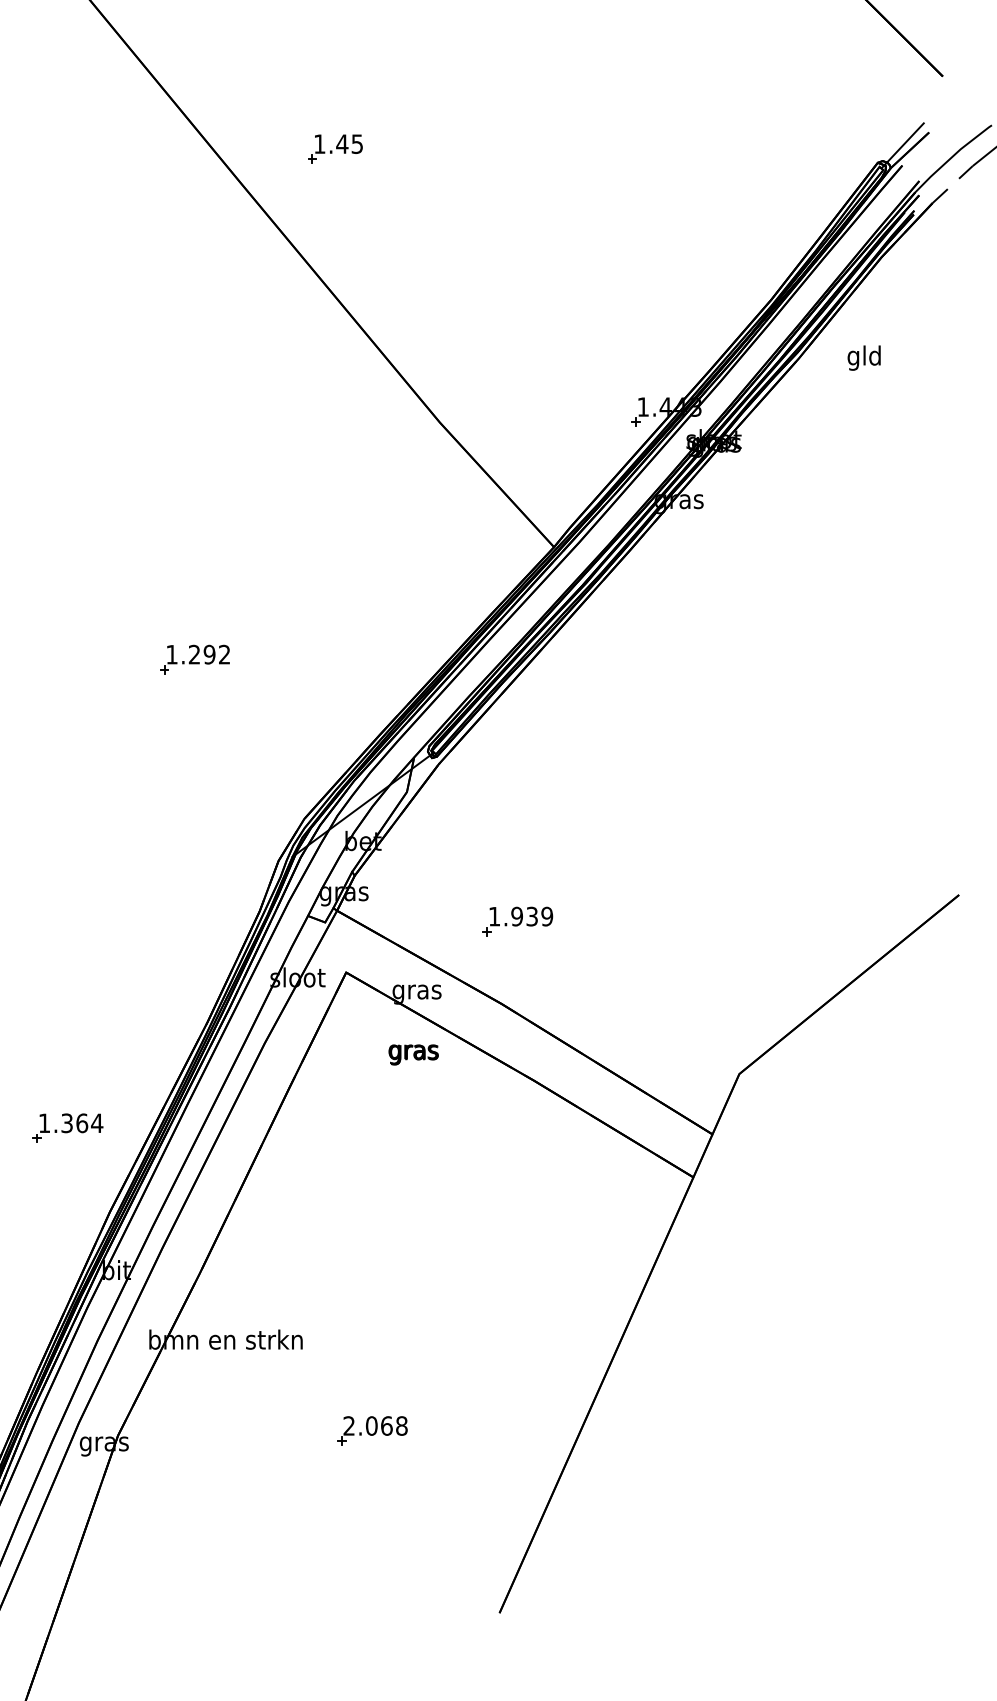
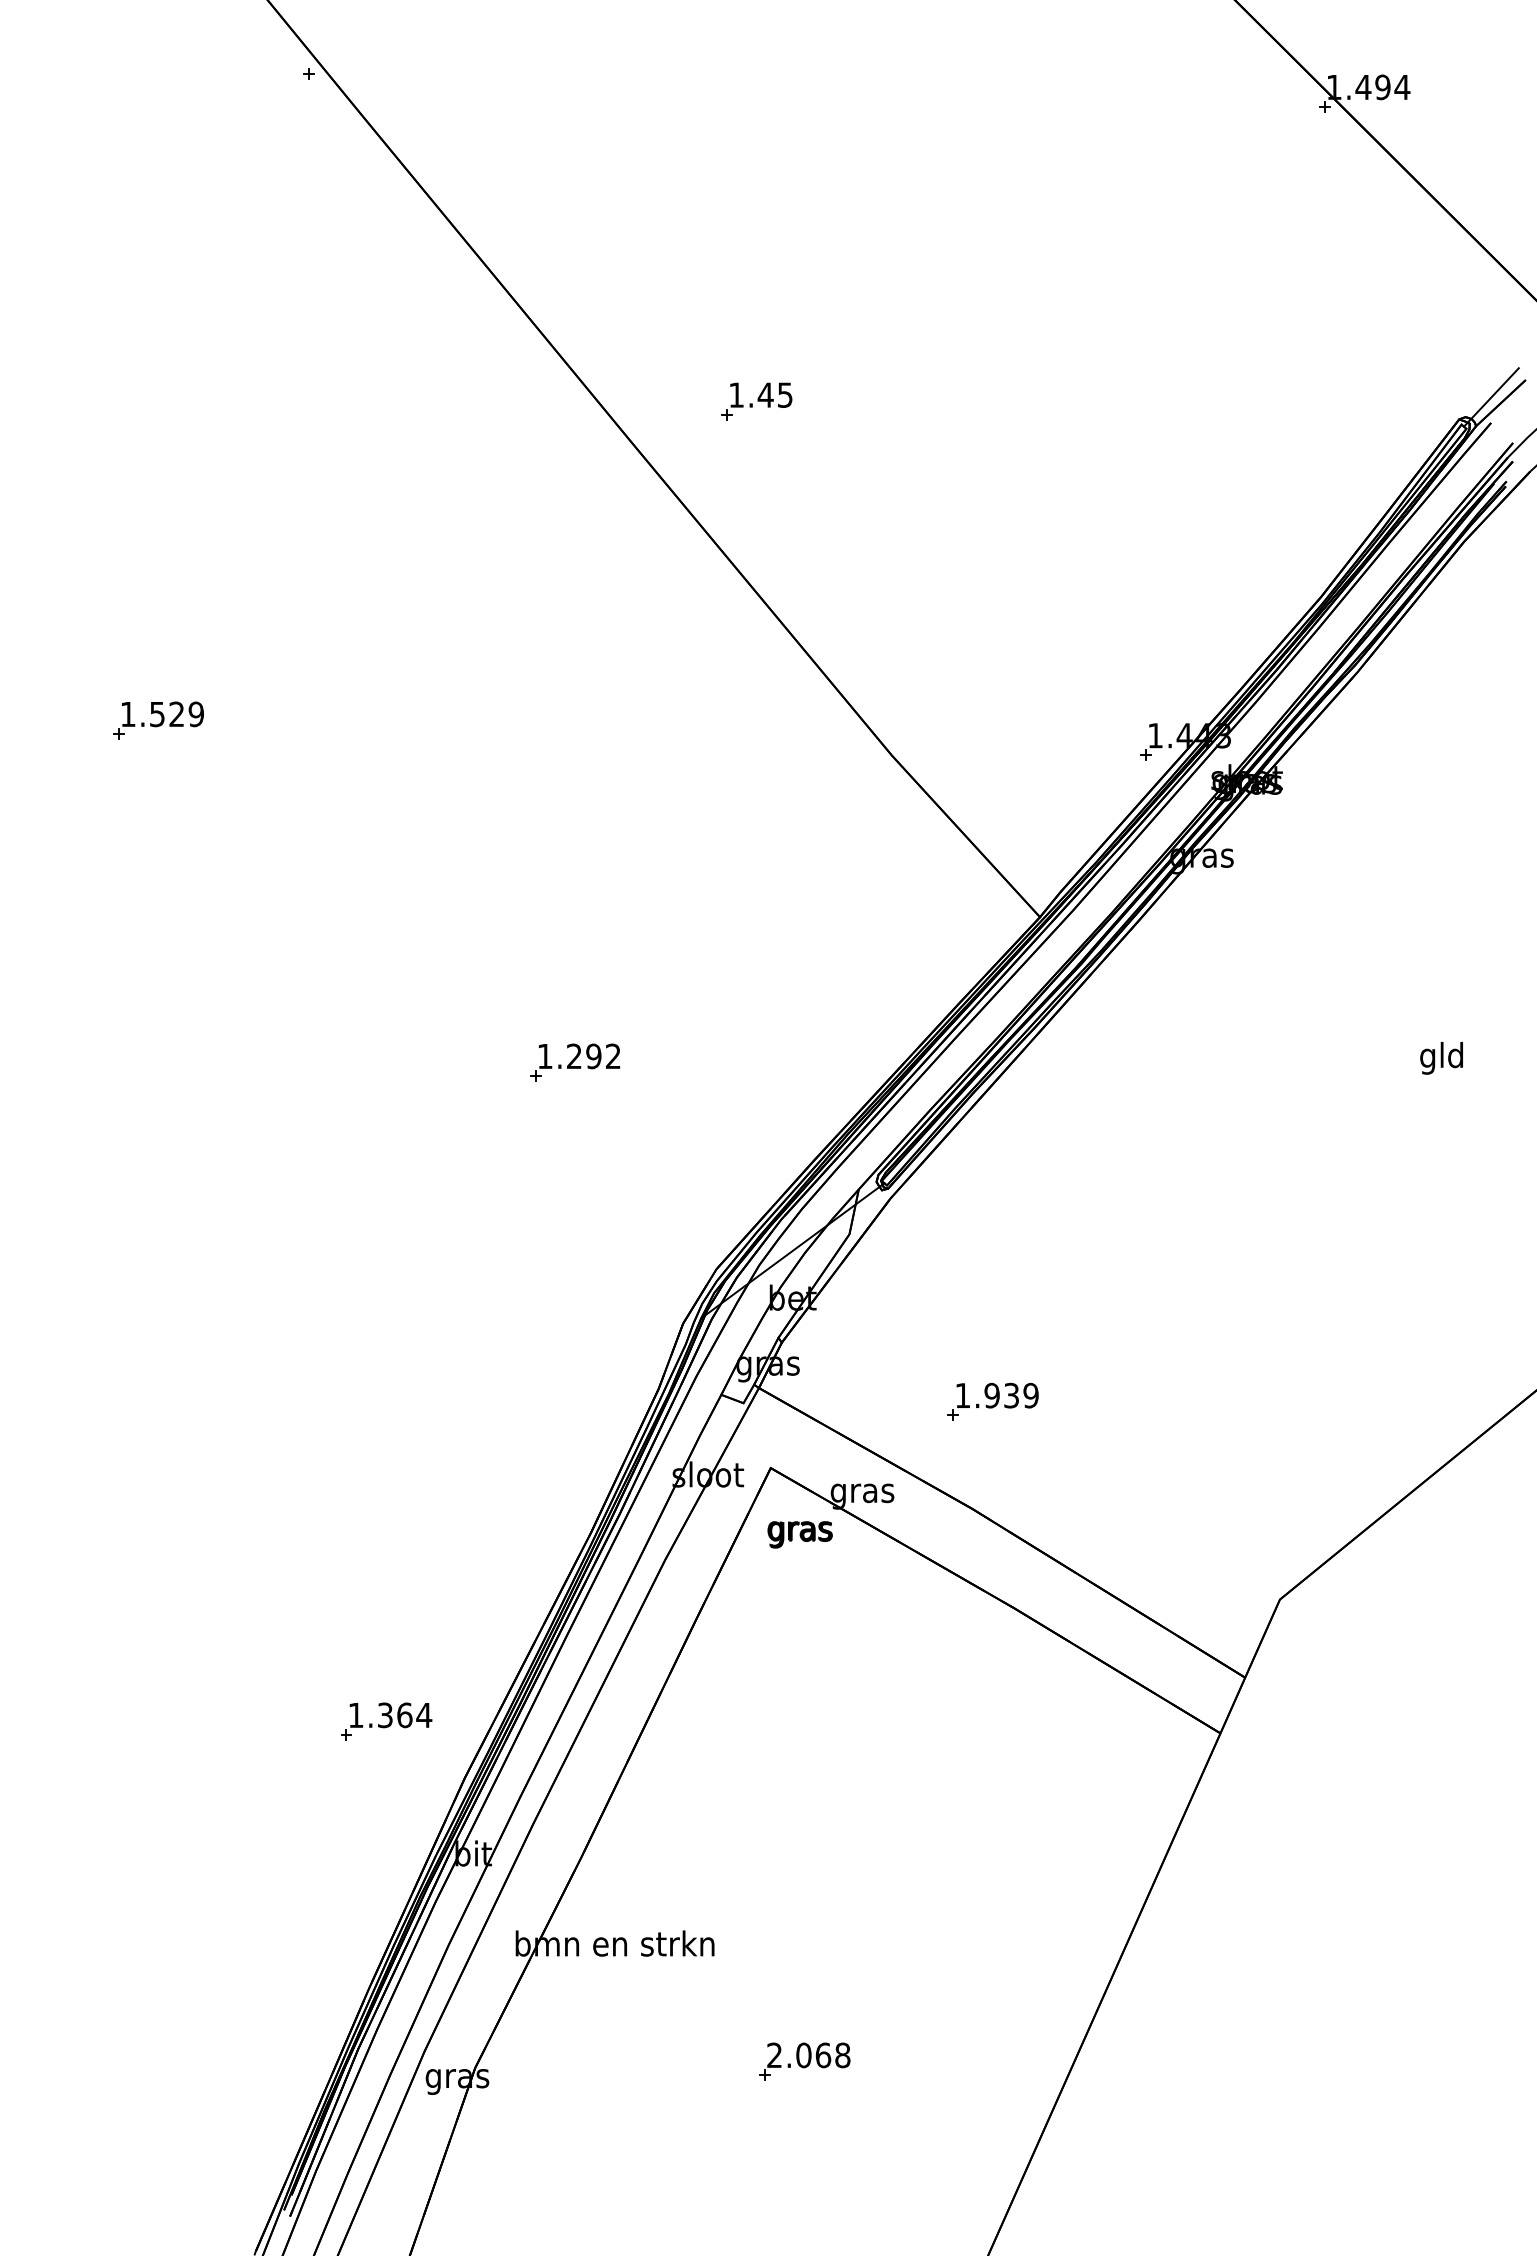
text: (864, 358) -> (1441, 1058), moved
text: (413, 1054) -> (799, 1534), moved
part: (68, 1128) -> (386, 1721), moved

